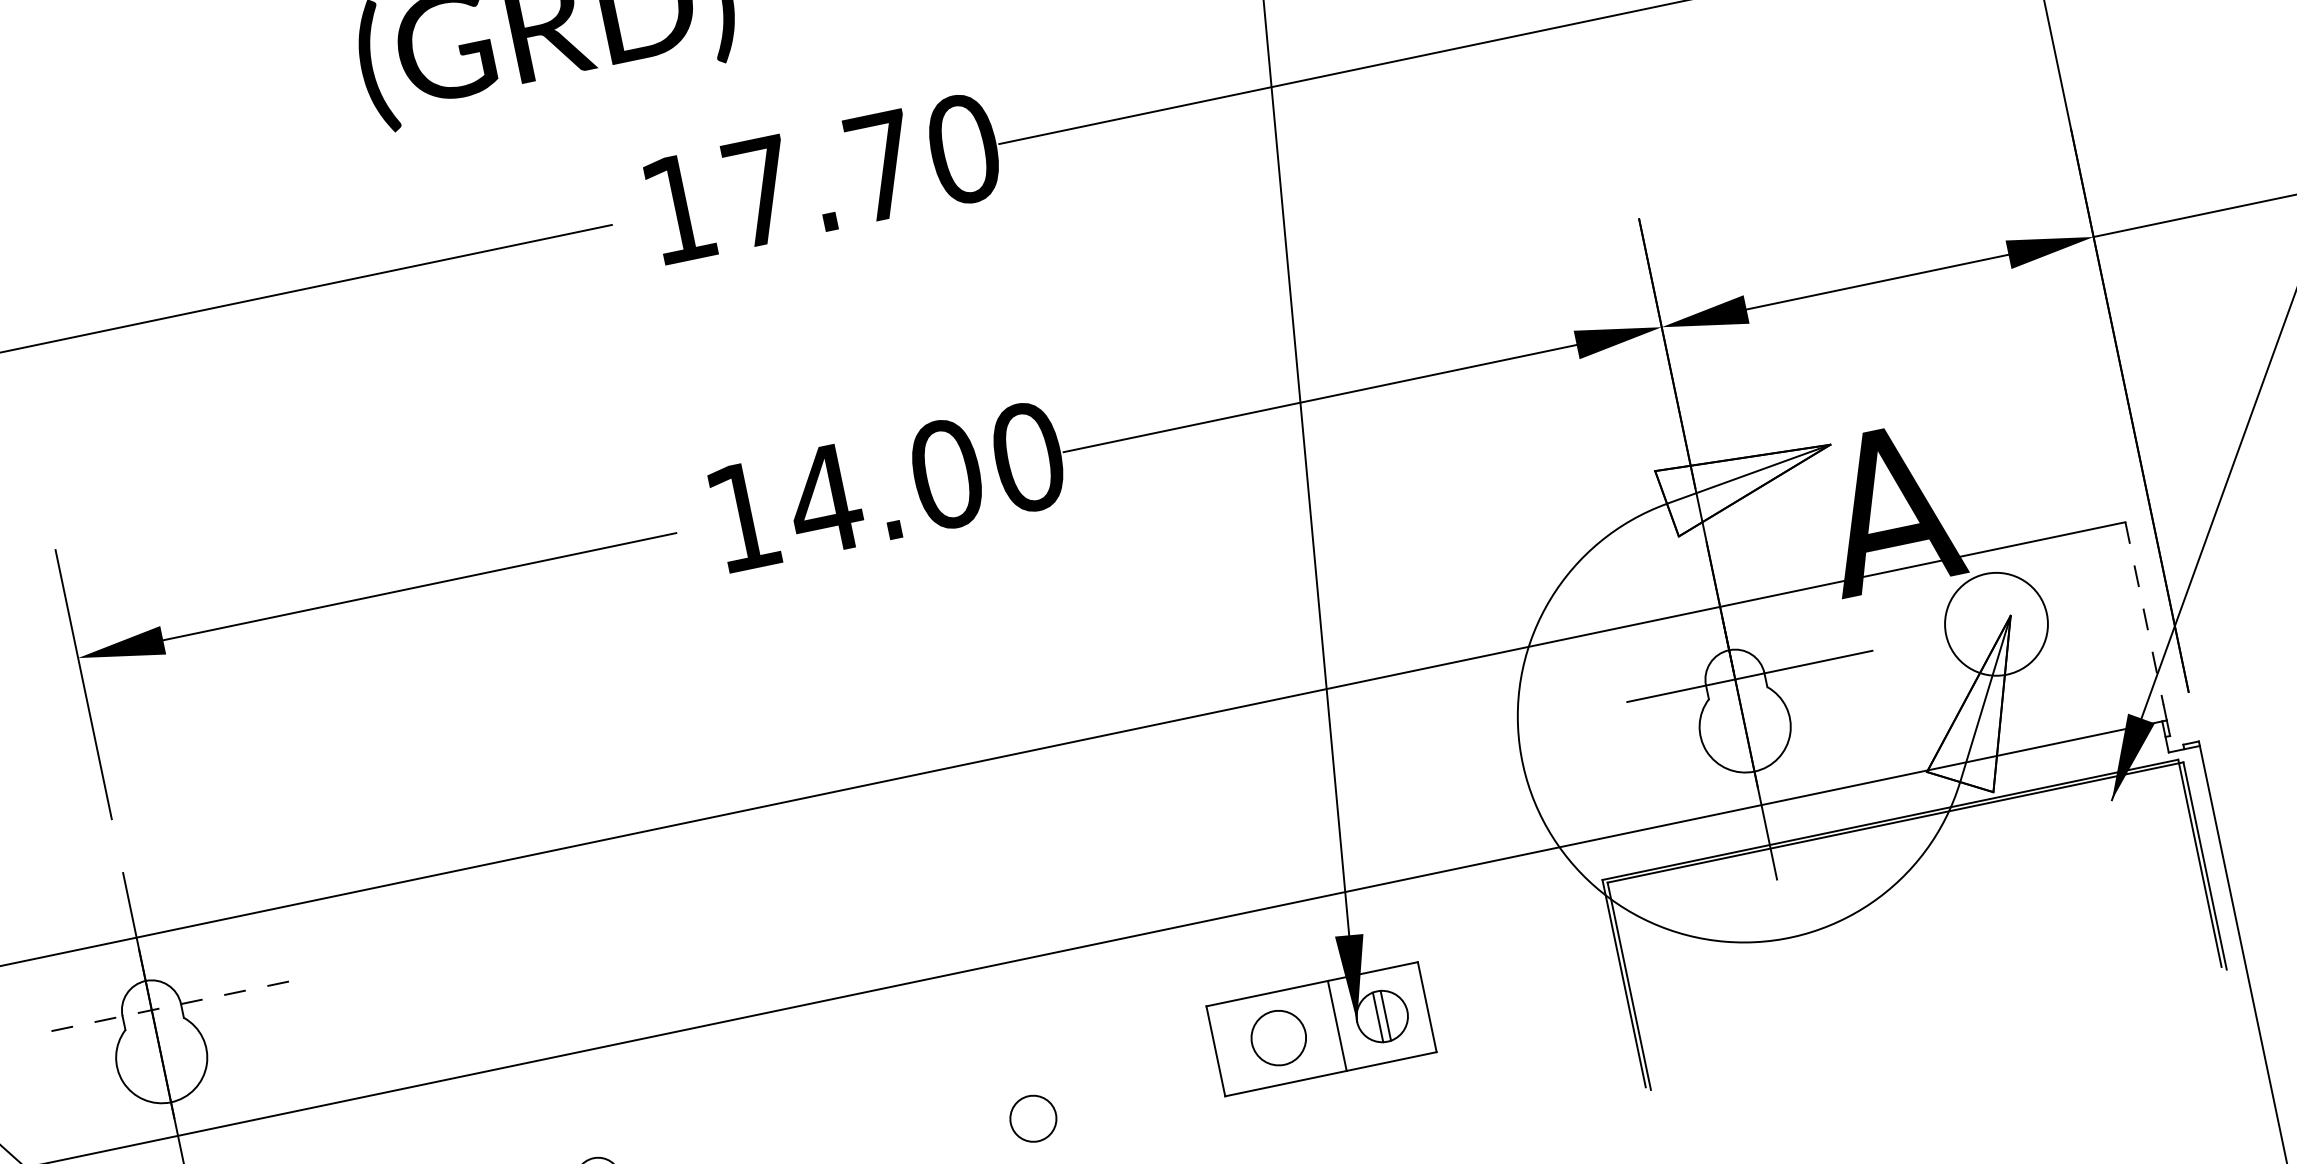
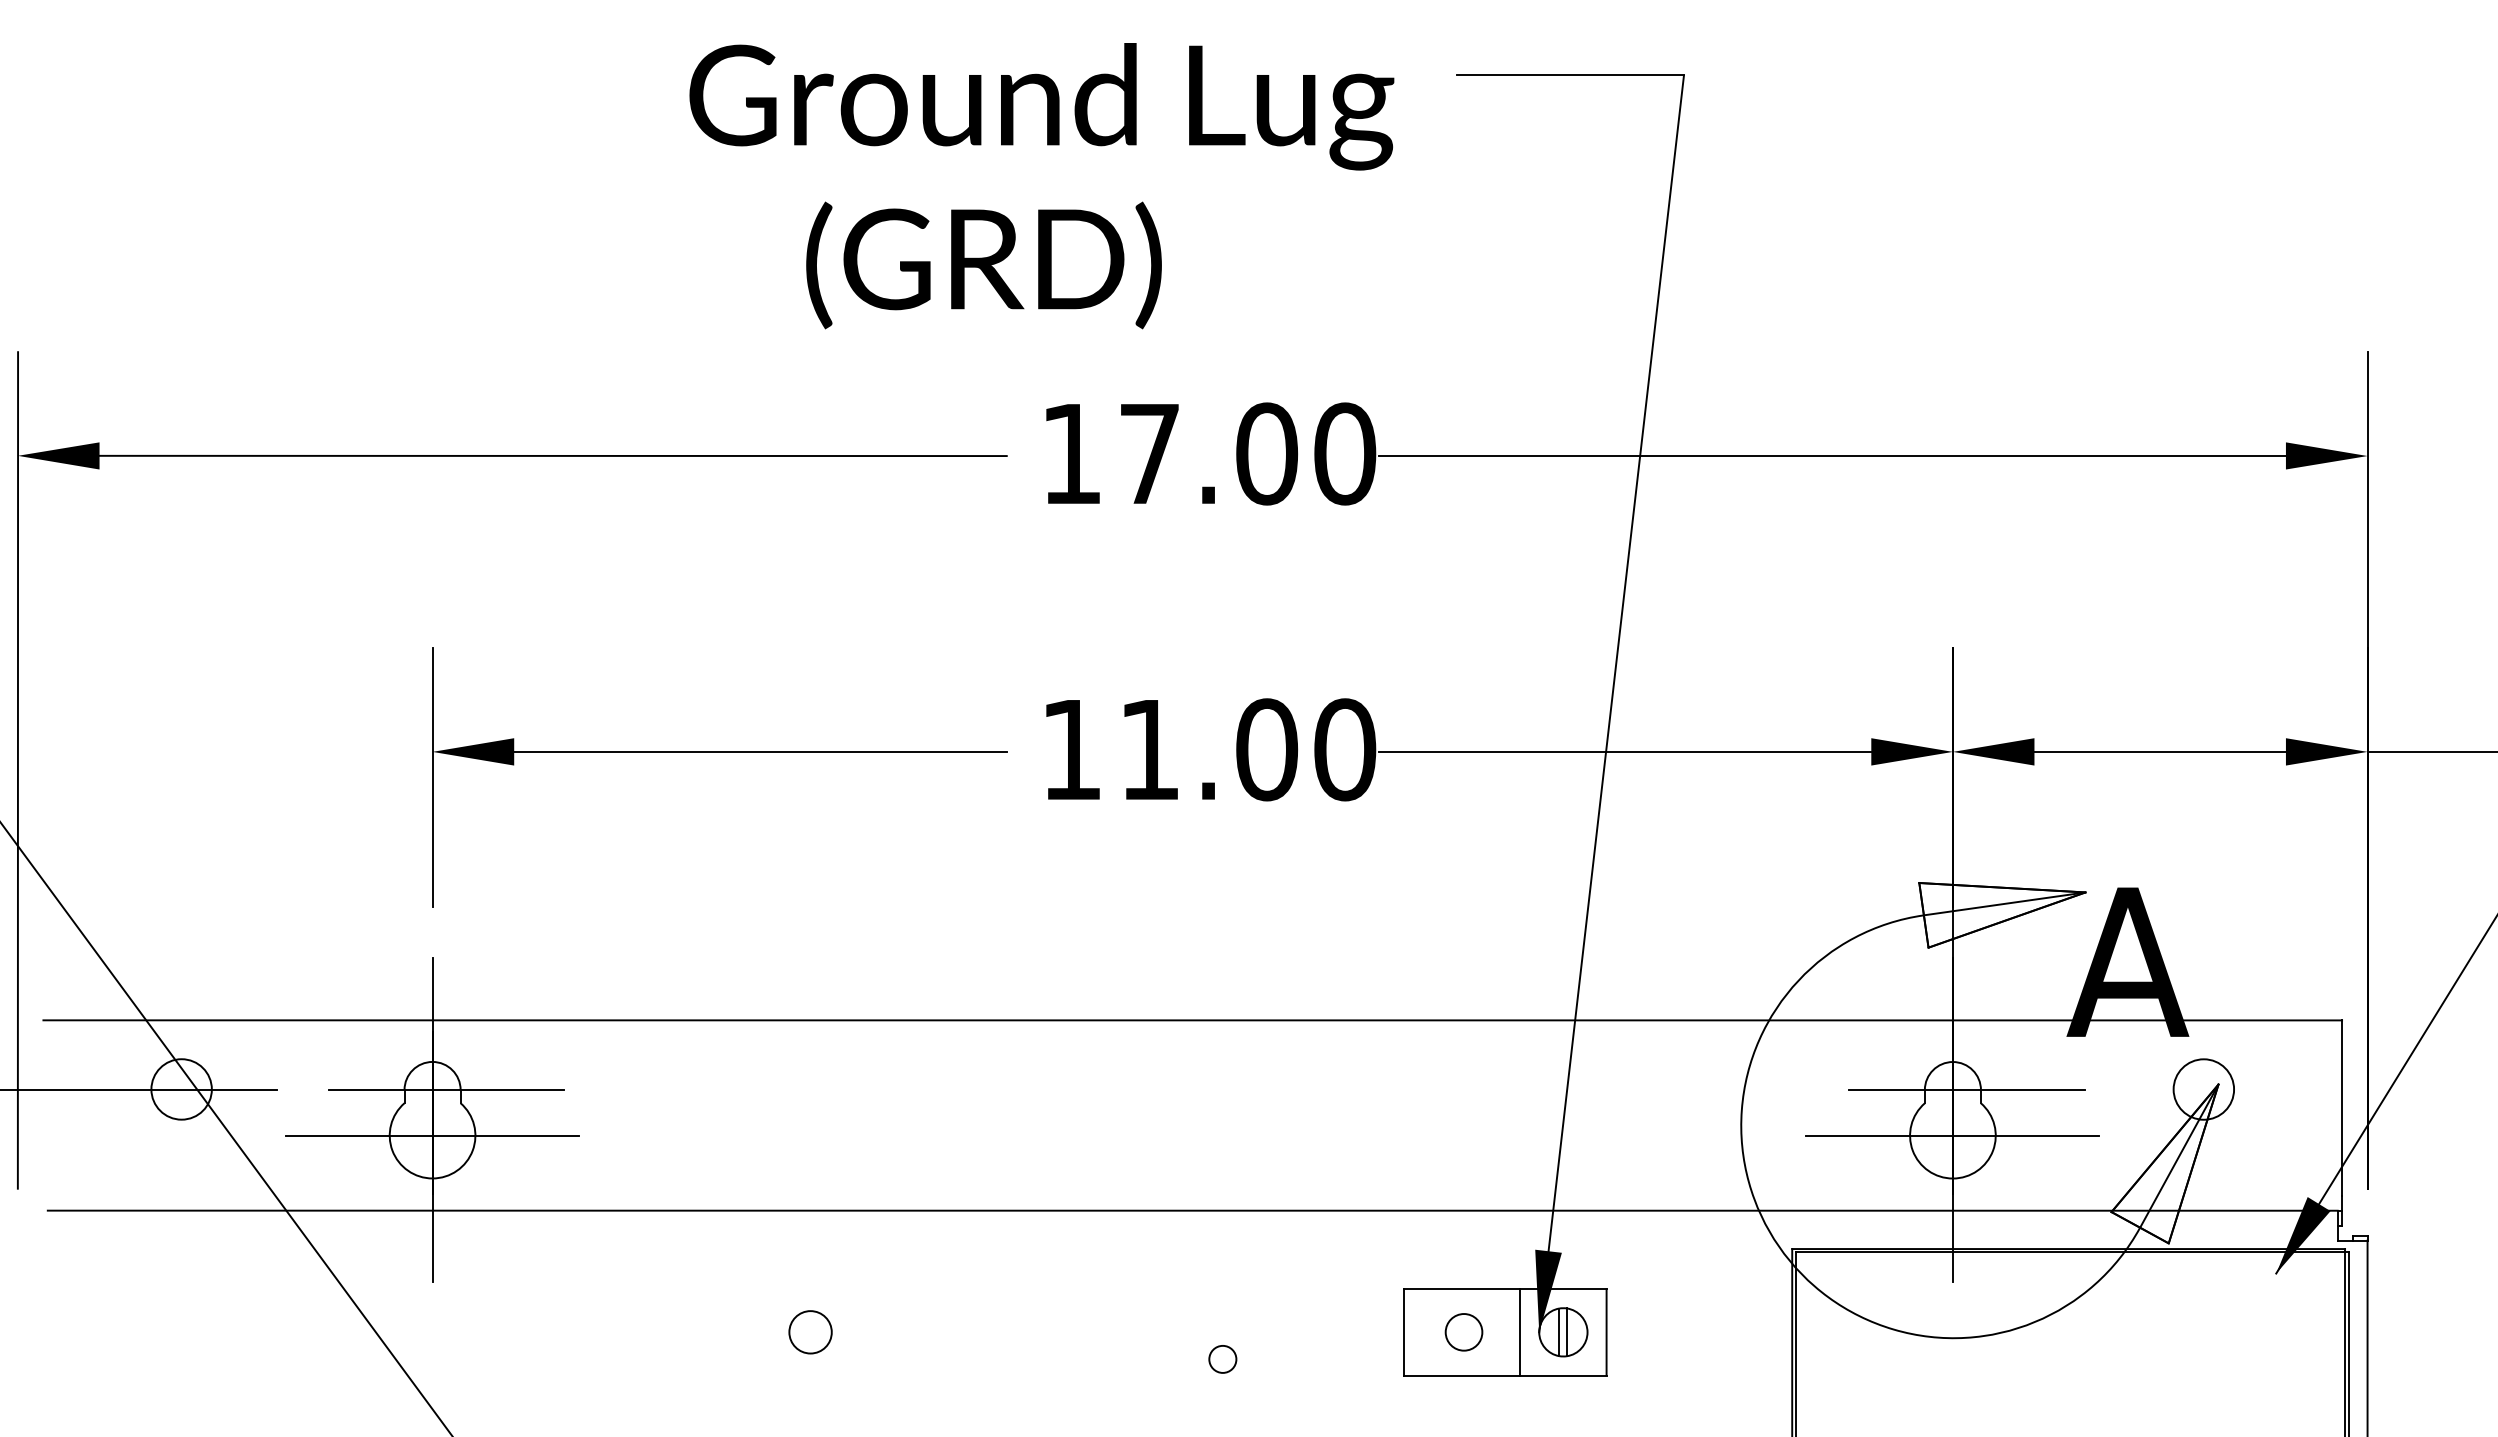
text: (882, 165) -> (1267, 453), 17.70 -> 17.00
text: (824, 499) -> (1149, 749), 14.00 -> 11.00
line: (2145, 613) -> (2342, 1108), dashed -> solid
circle: (1996, 624) -> (2203, 1089), size x0.62
line: (1744, 726) -> (1952, 1135), added
line: (166, 1007) -> (446, 1090), dashed -> solid
circle: (1278, 1038) -> (1463, 1332), size x0.71
line: (161, 1057) -> (432, 1135), added
circle: (1033, 1119) -> (1222, 1359), size x0.62

